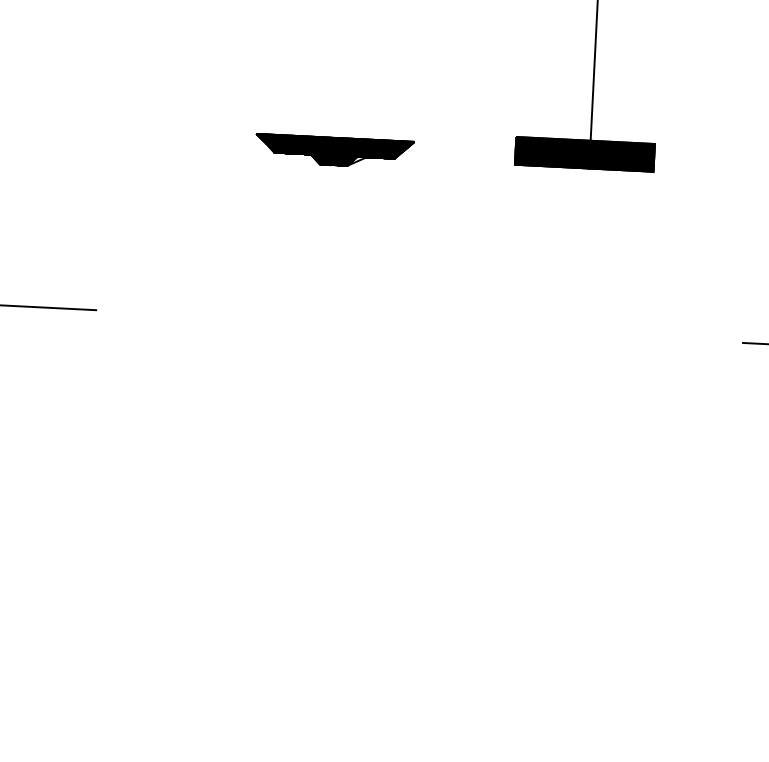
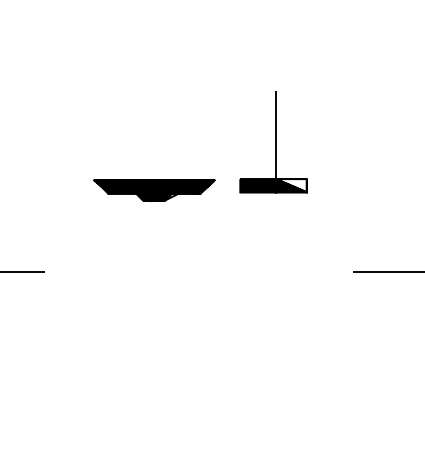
part: (333, 151) -> (153, 190), size x1.6
fill: (622, 155) -> (291, 185), removed

